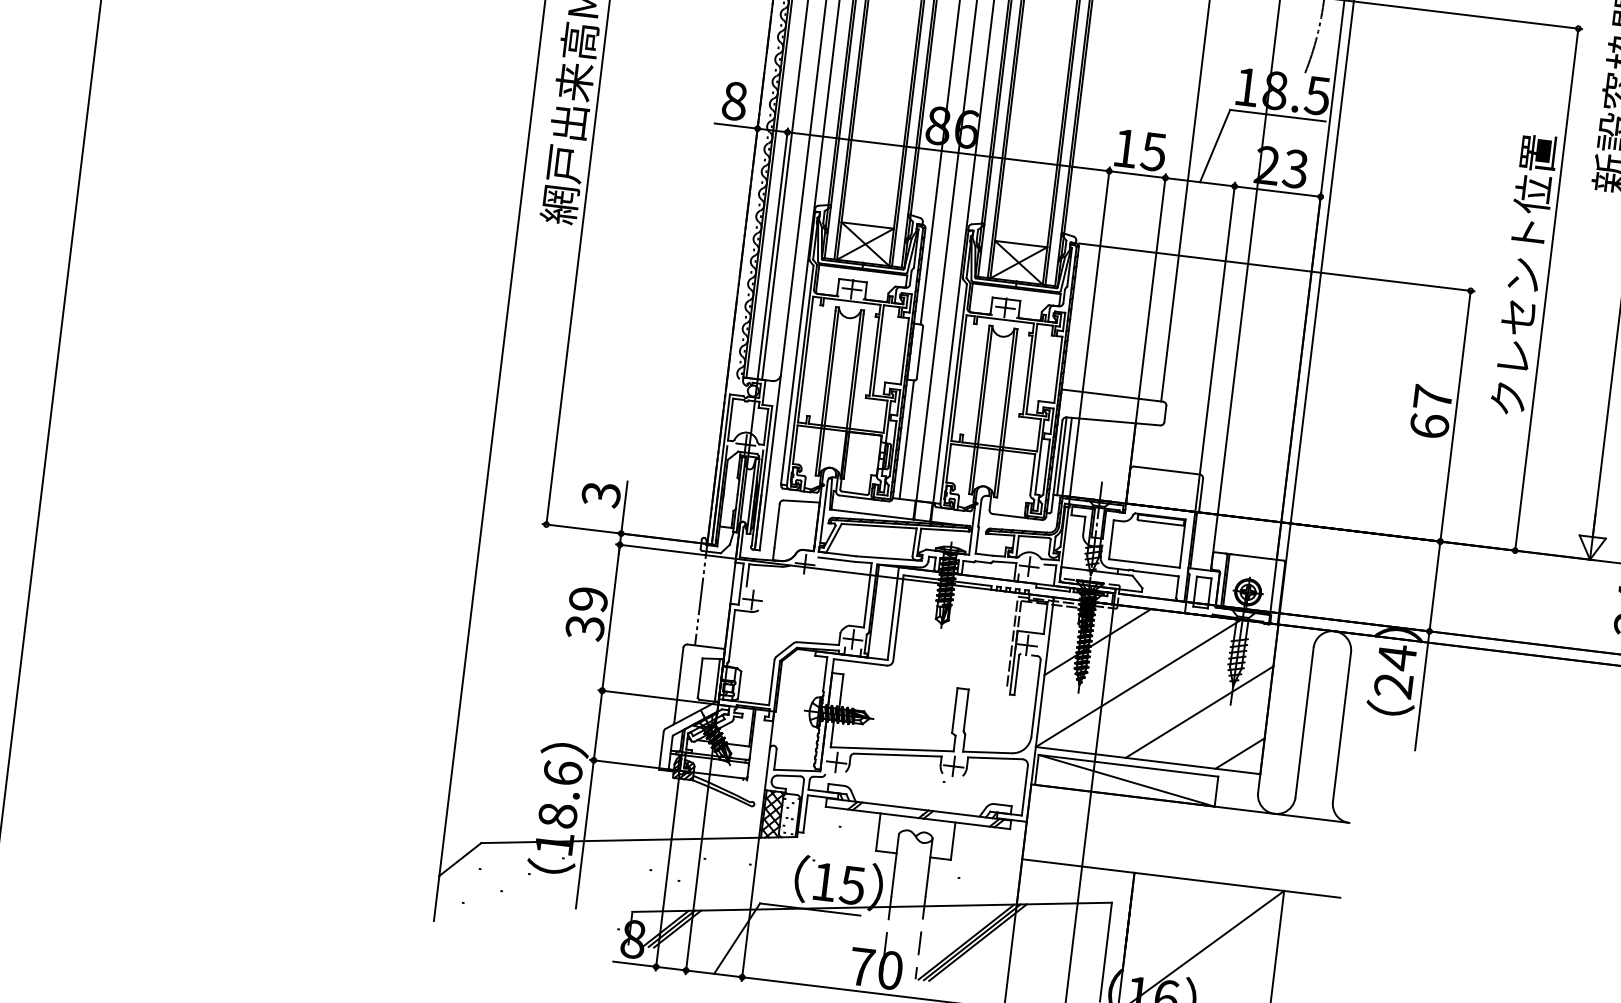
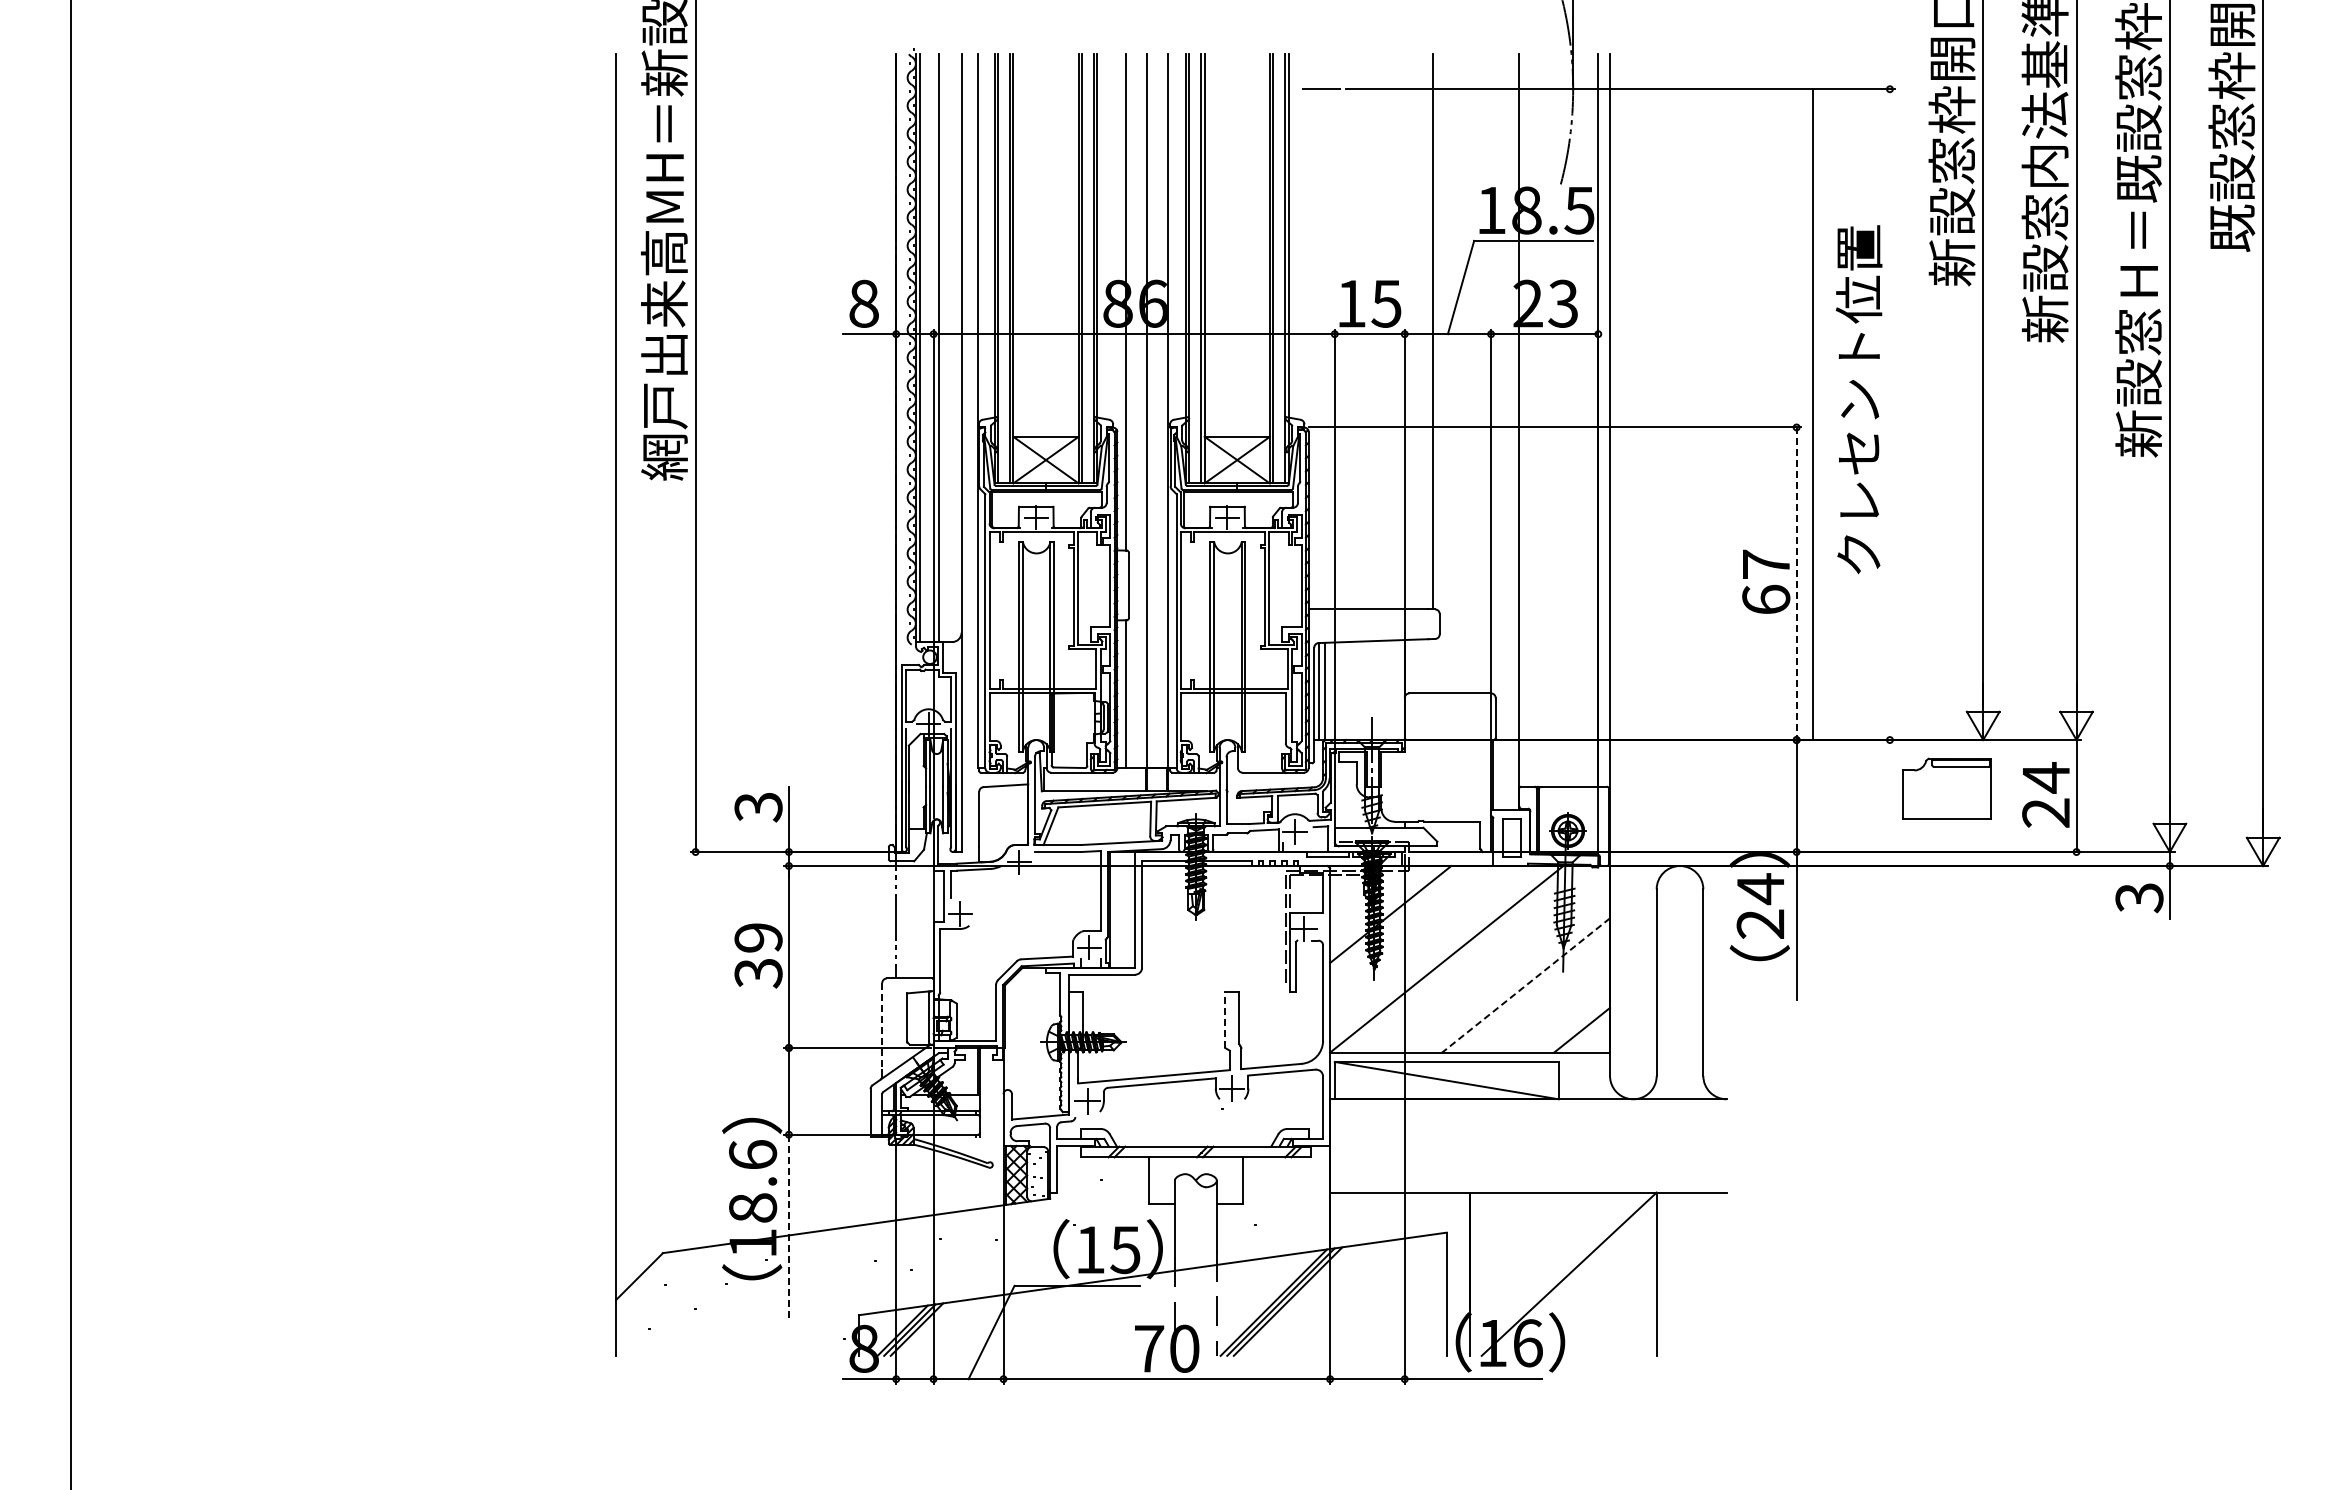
line: (1546, 289) -> (1812, 414), moved
line: (1455, 416) -> (1796, 584), solid -> dashed
part: (1146, 538) -> (1946, 788), moved
line: (679, 683) -> (882, 1027), solid -> dashed
line: (955, 710) -> (1225, 1019), solid -> dashed
line: (1199, 712) -> (1526, 985), solid -> dashed
line: (584, 834) -> (788, 1227), solid -> dashed

